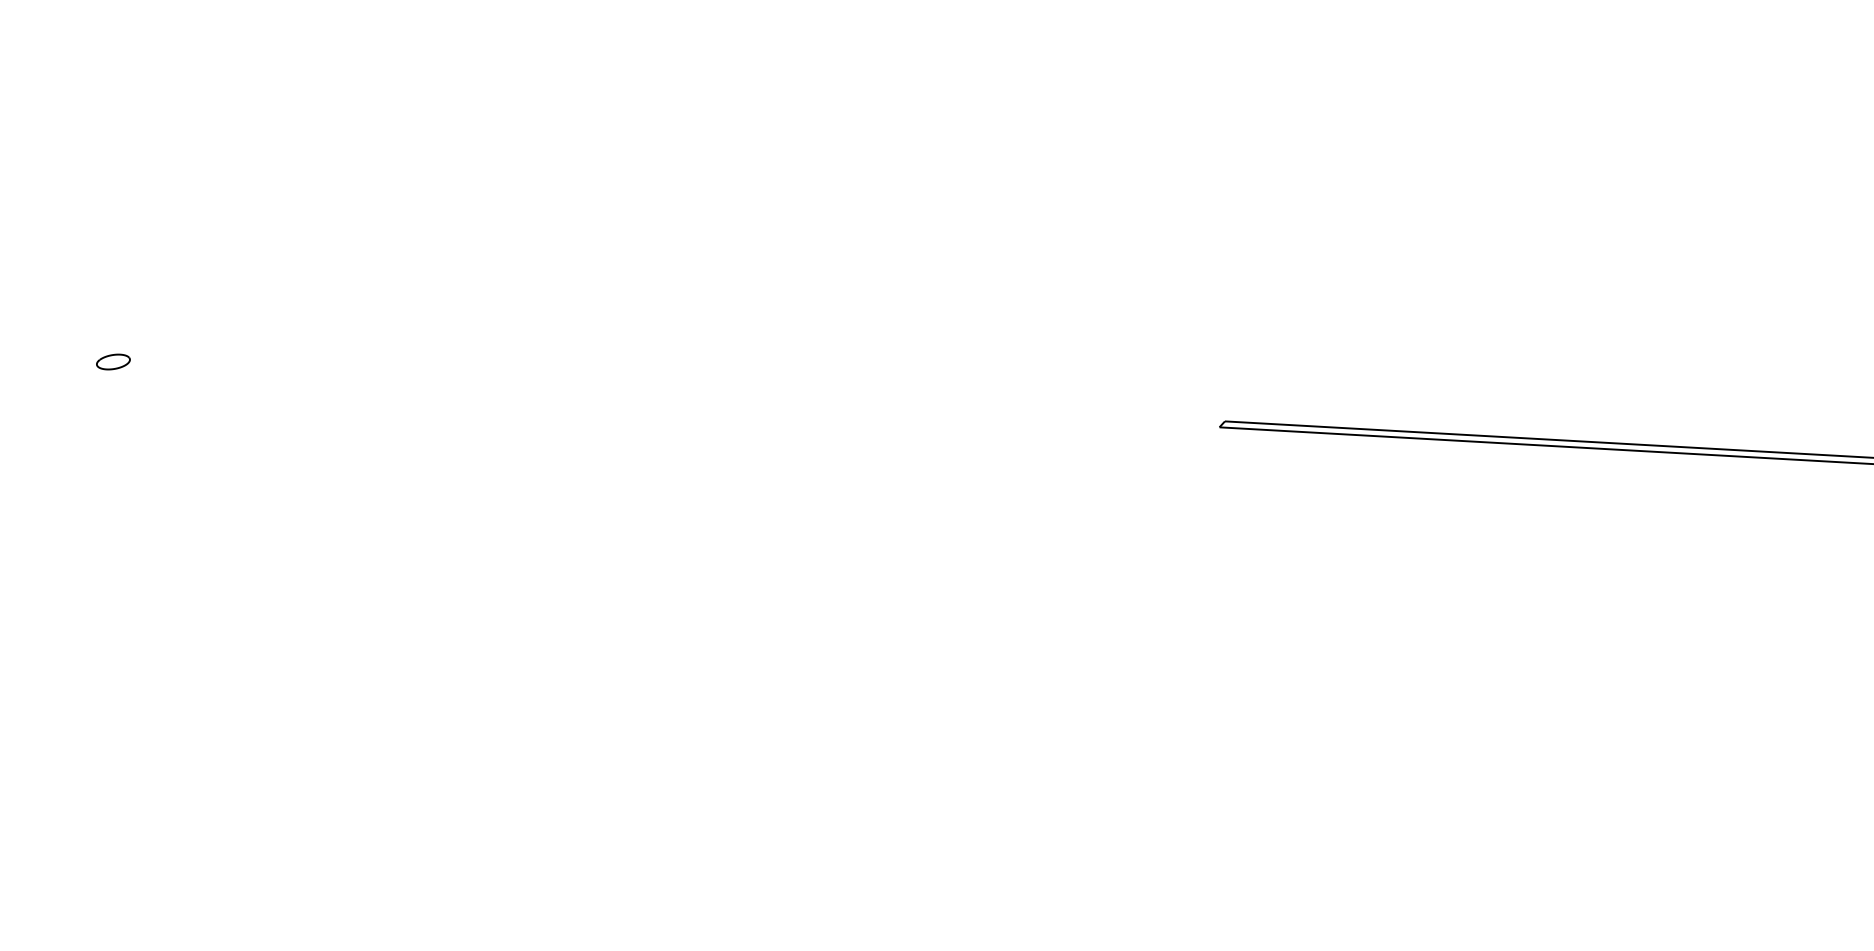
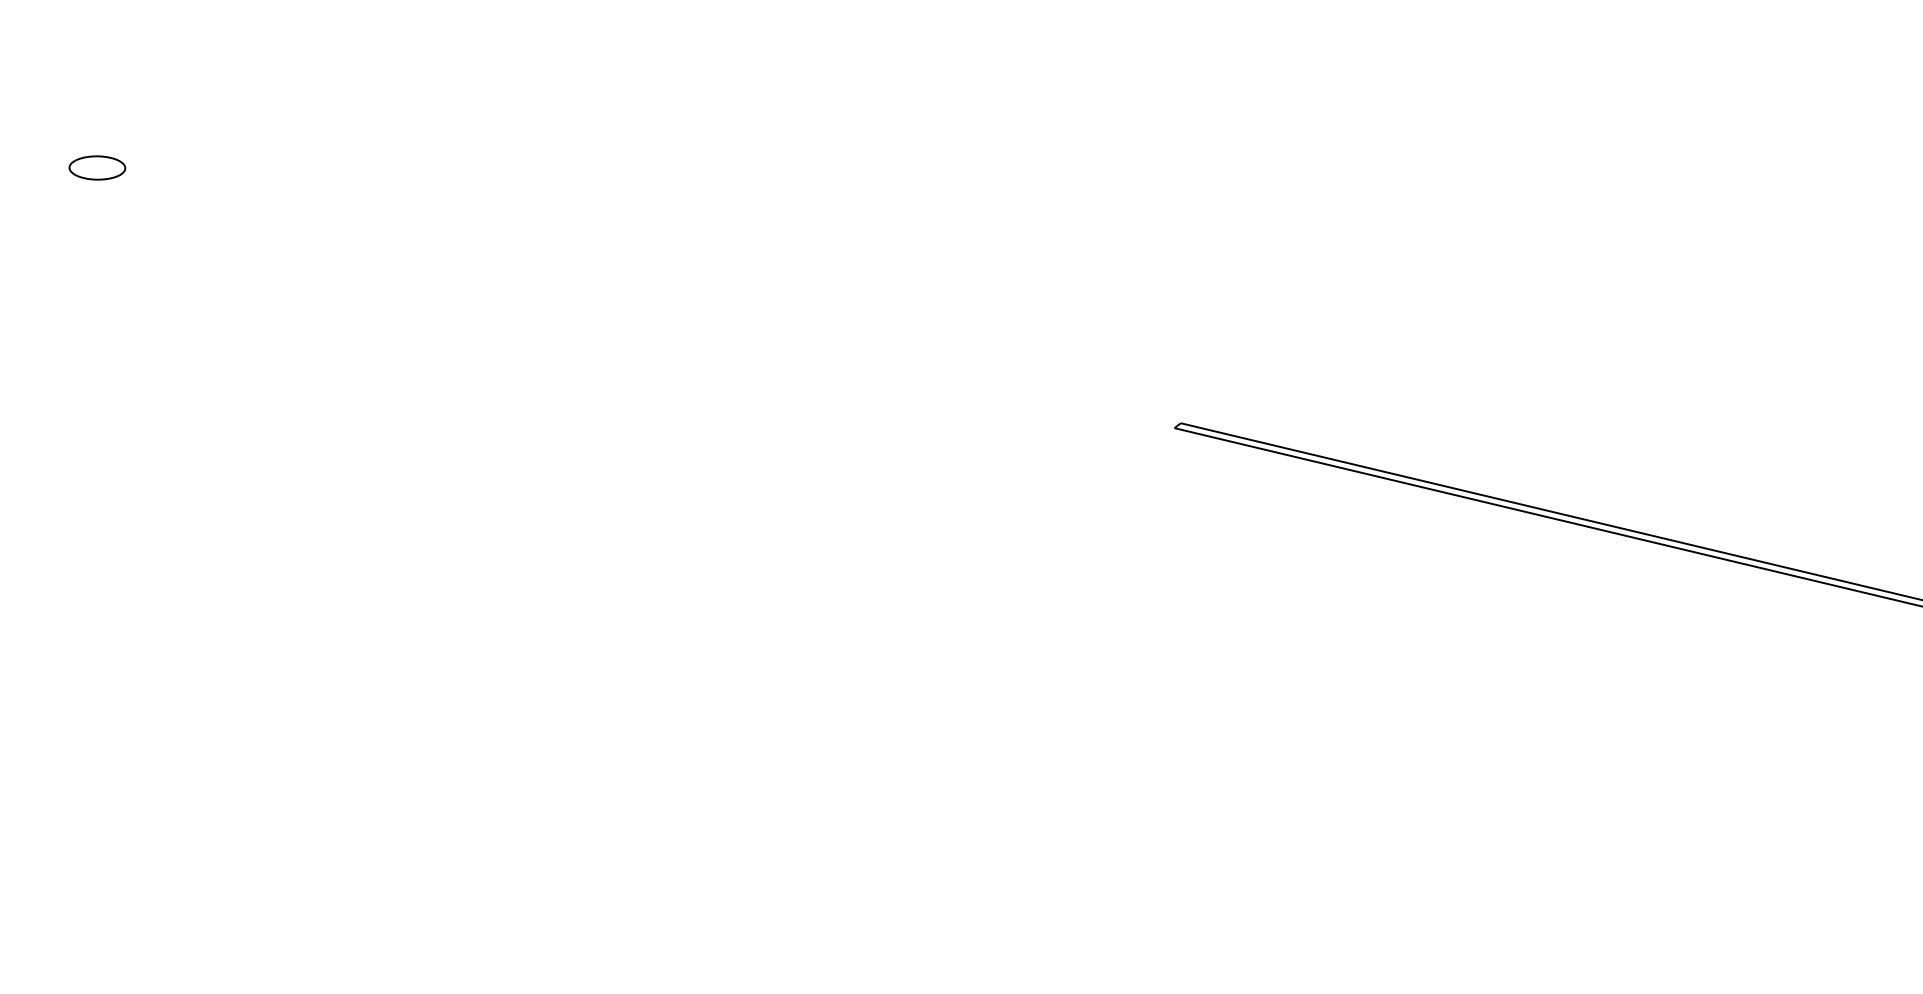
part: (113, 361) -> (97, 167), size x1.67

